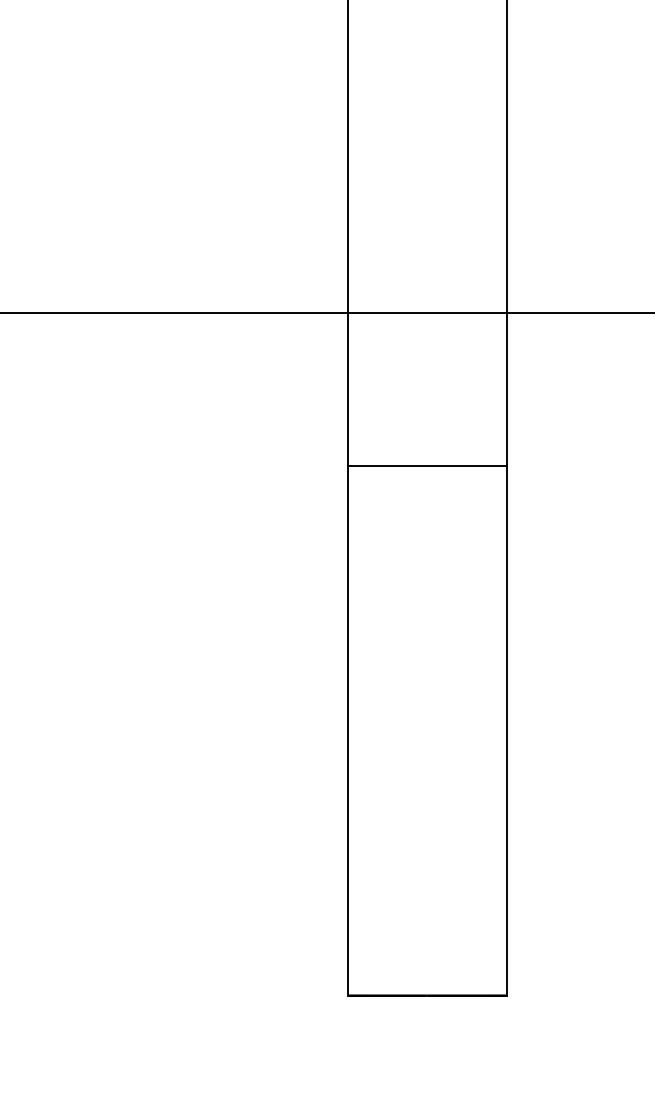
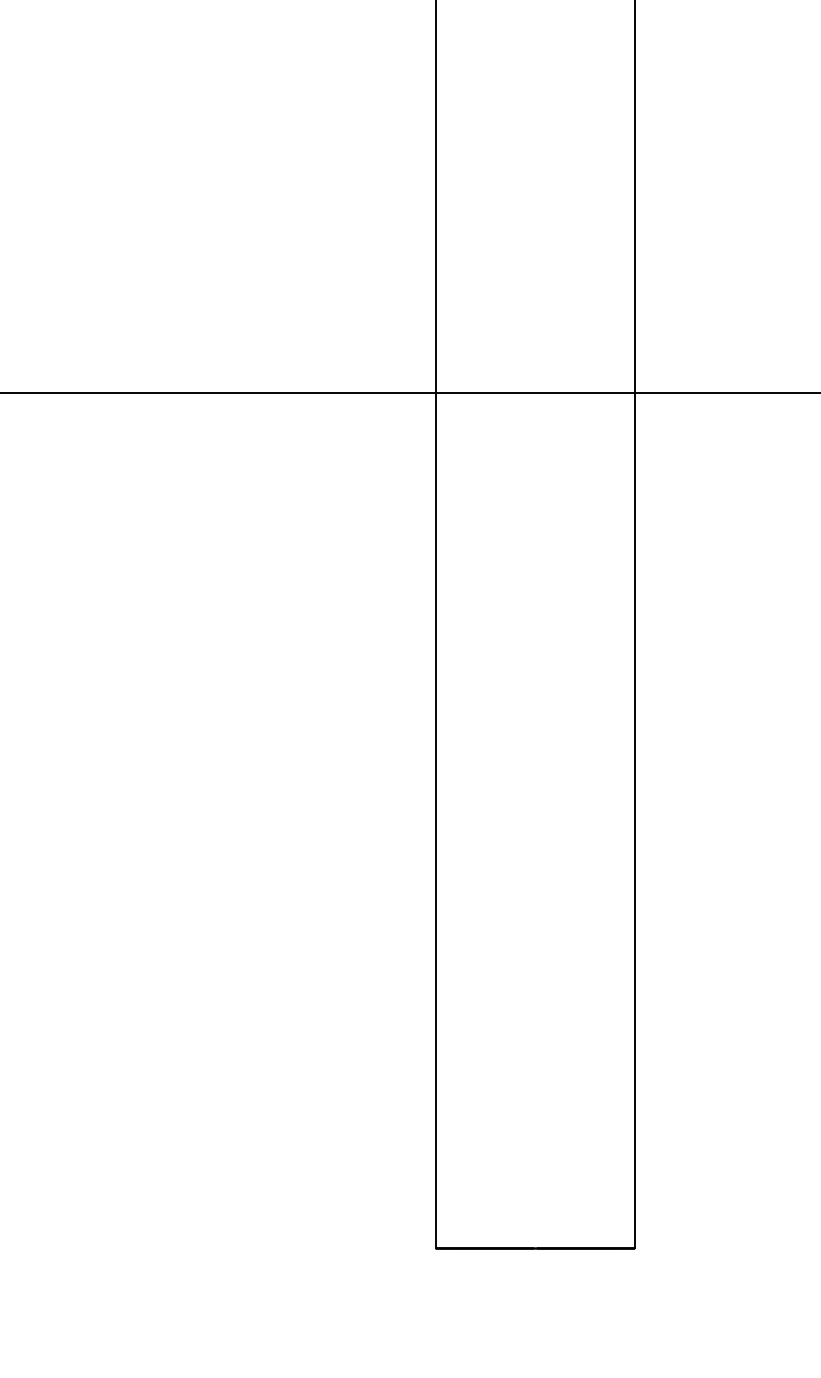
line: (427, 466) -> (535, 584), removed

